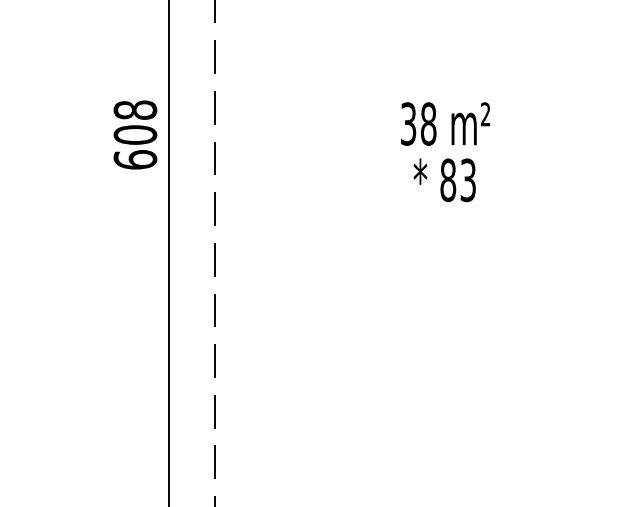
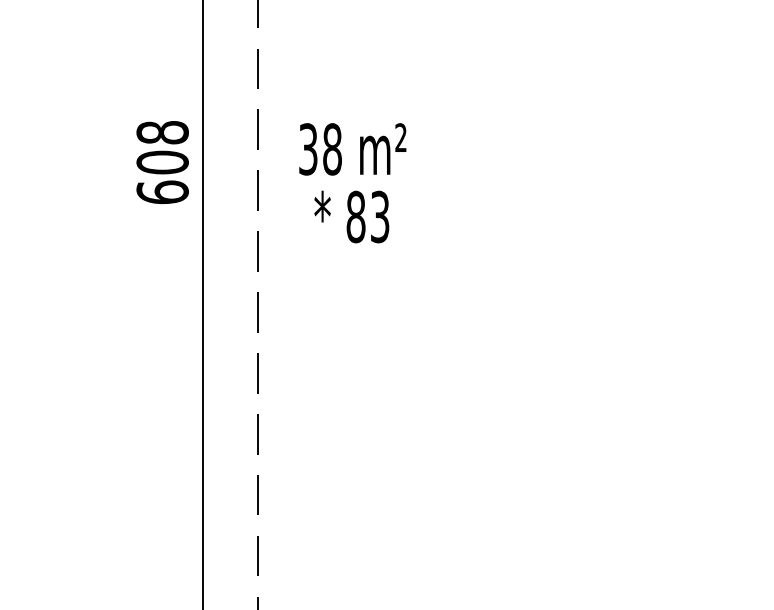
text: (445, 152) -> (352, 183), moved

